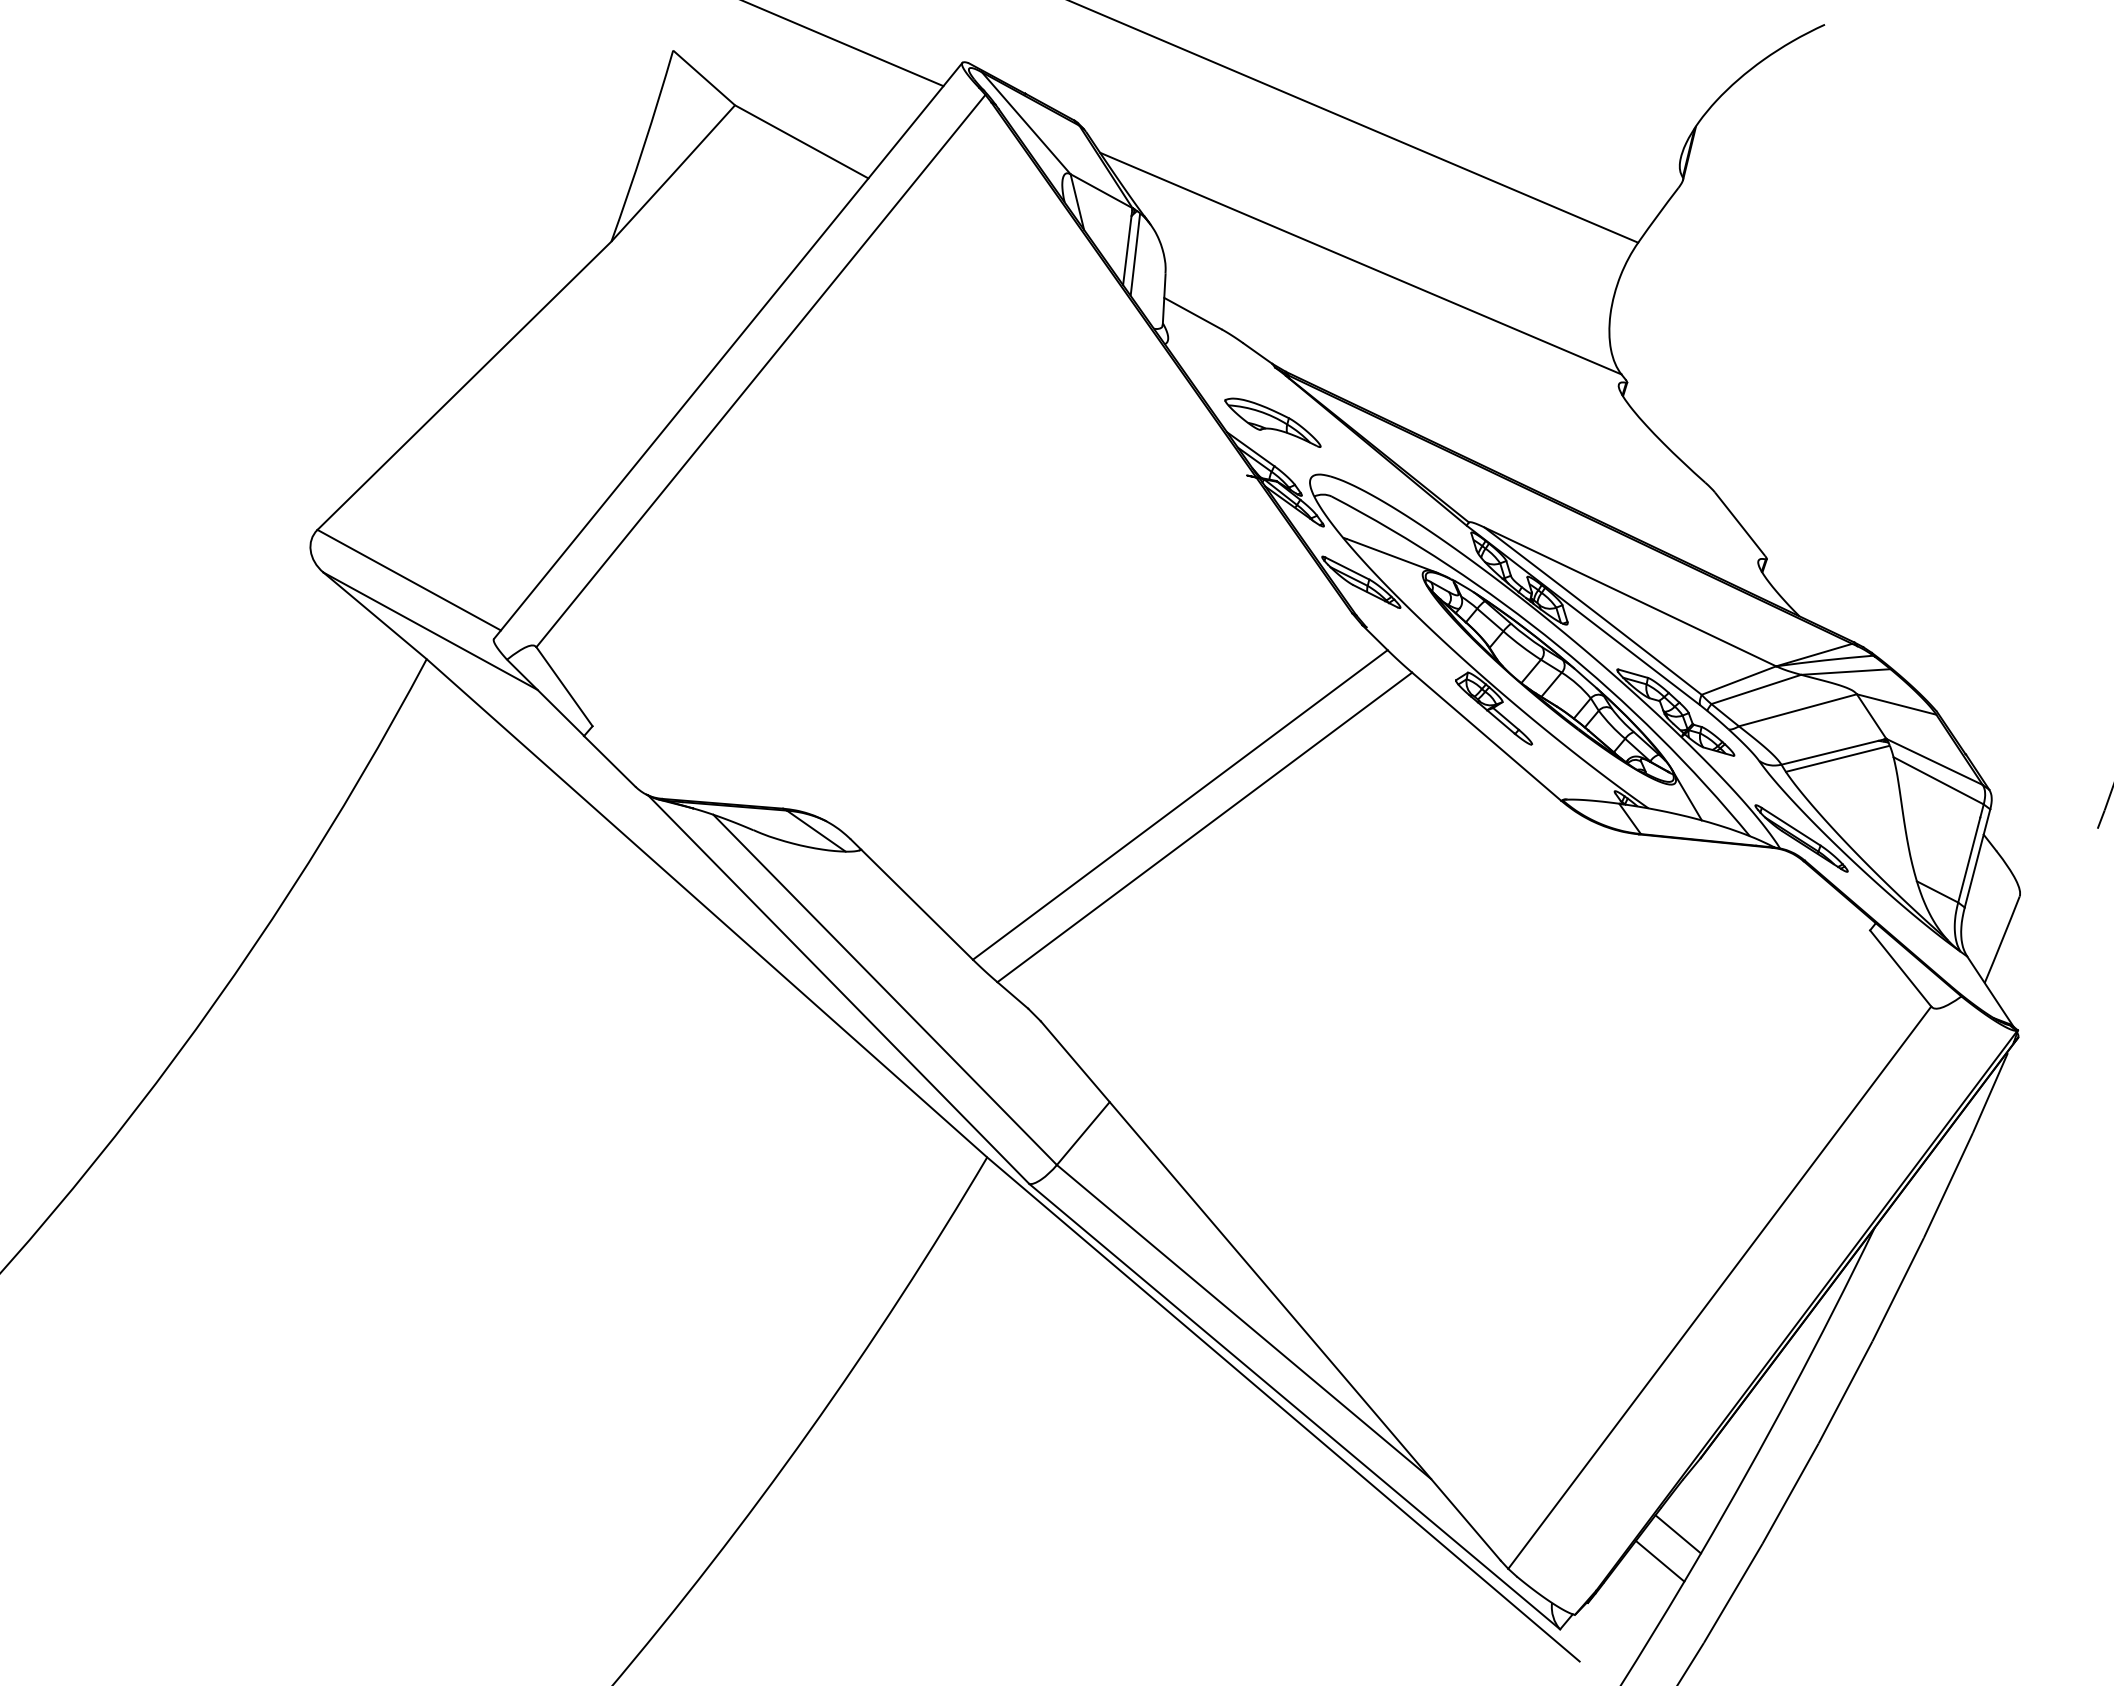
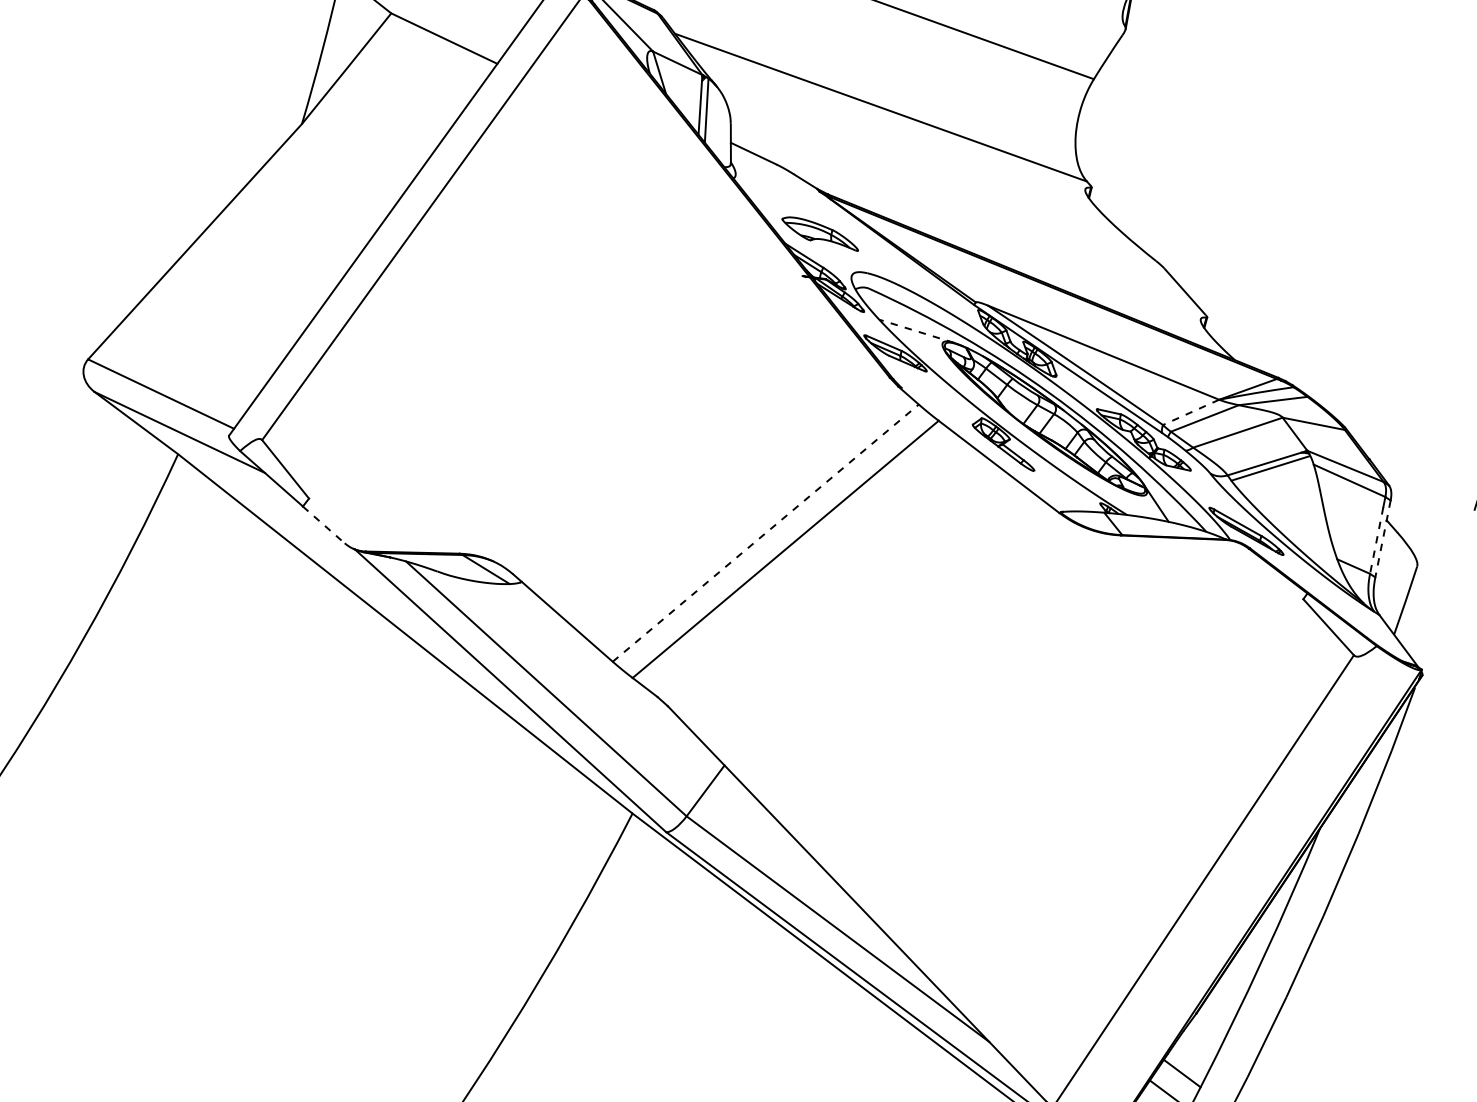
line: (1392, 555) -> (918, 331), solid -> dashed
line: (1738, 680) -> (1190, 412), solid -> dashed
line: (610, 761) -> (324, 524), solid -> dashed
line: (1180, 804) -> (765, 532), solid -> dashed
line: (1977, 858) -> (1382, 539), solid -> dashed
line: (1969, 860) -> (1376, 540), solid -> dashed

